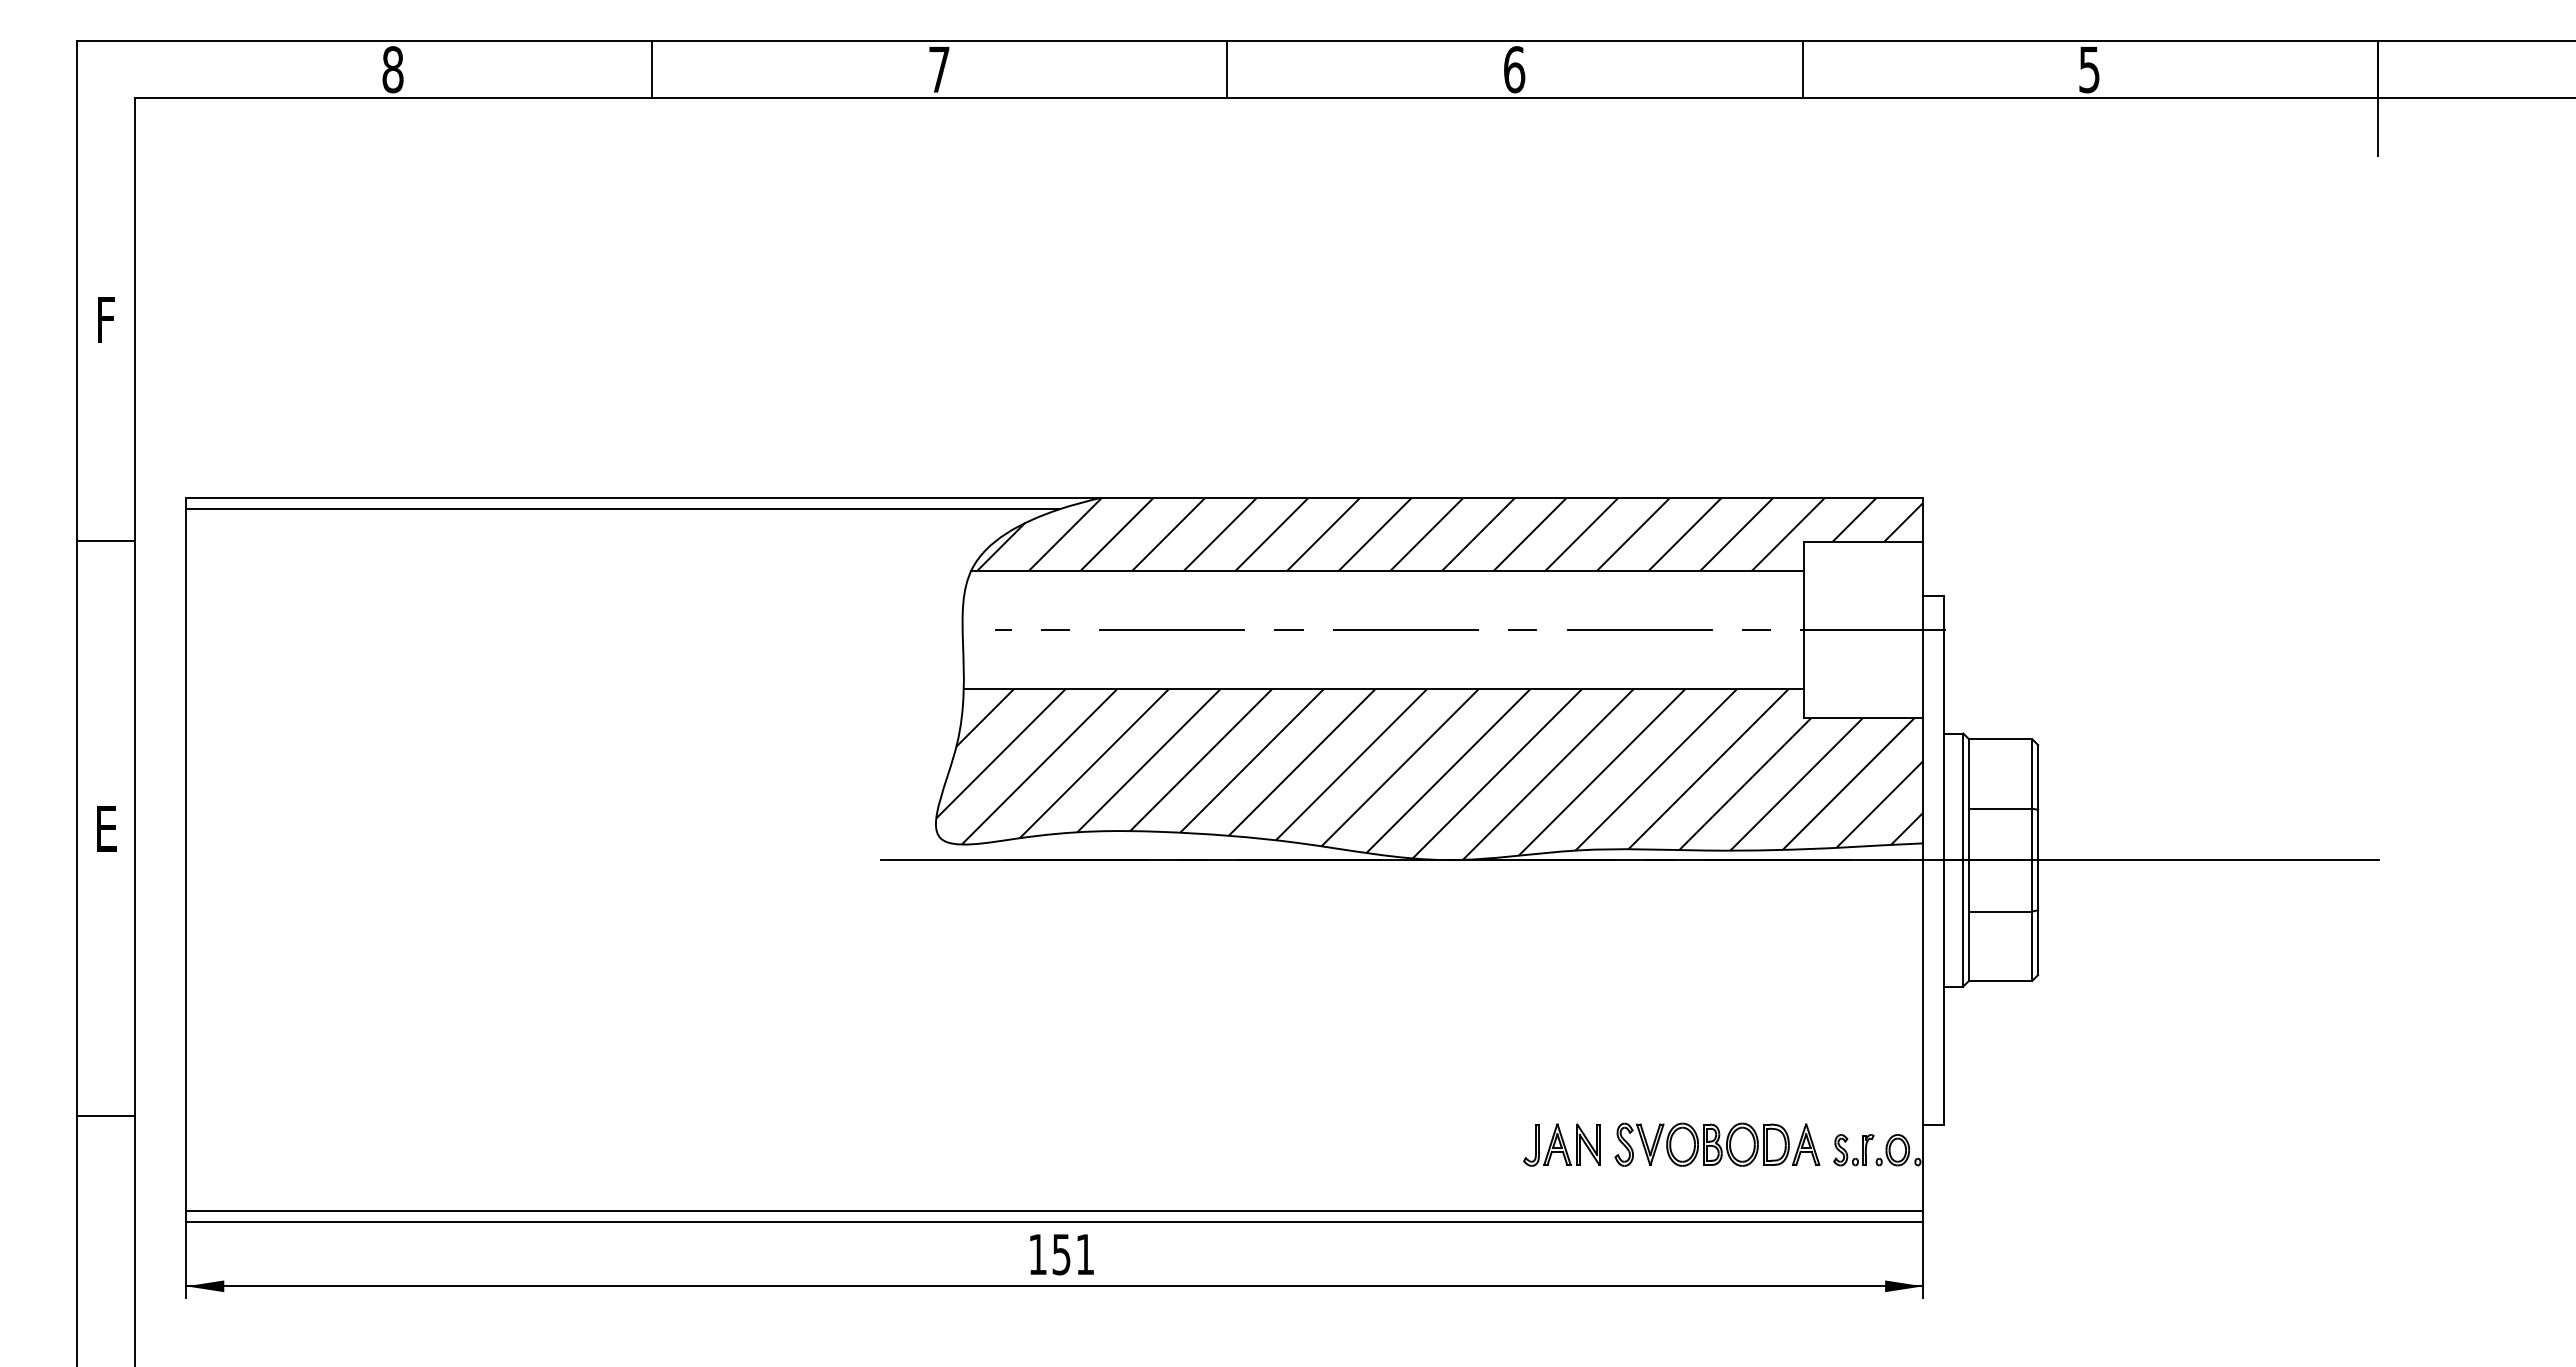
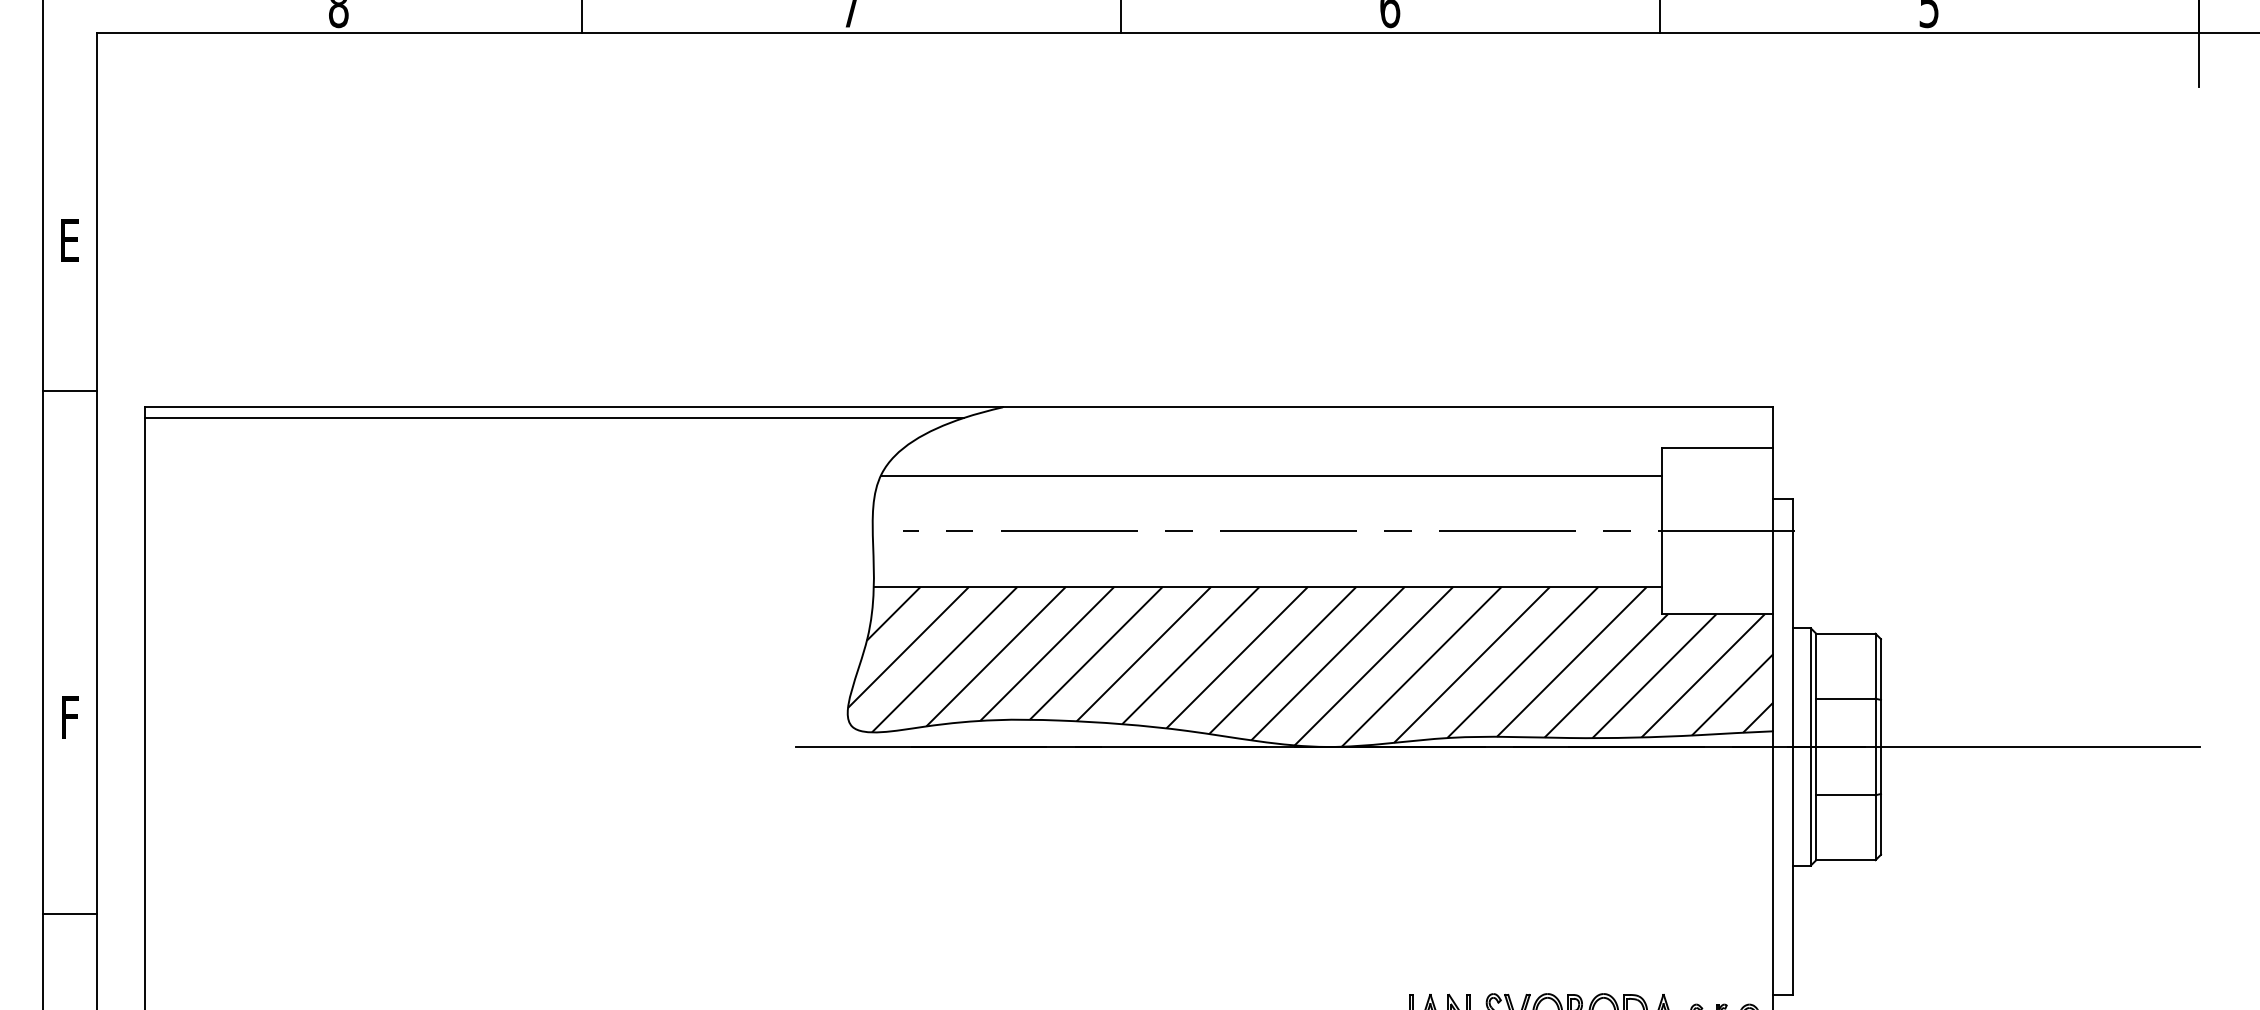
text: (105, 319) -> (69, 240), F -> E
hatch: (1450, 533) -> (1330, 440), removed
line: (105, 541) -> (69, 391), moved
text: (106, 828) -> (70, 717), E -> F
line: (105, 1116) -> (69, 914), moved

